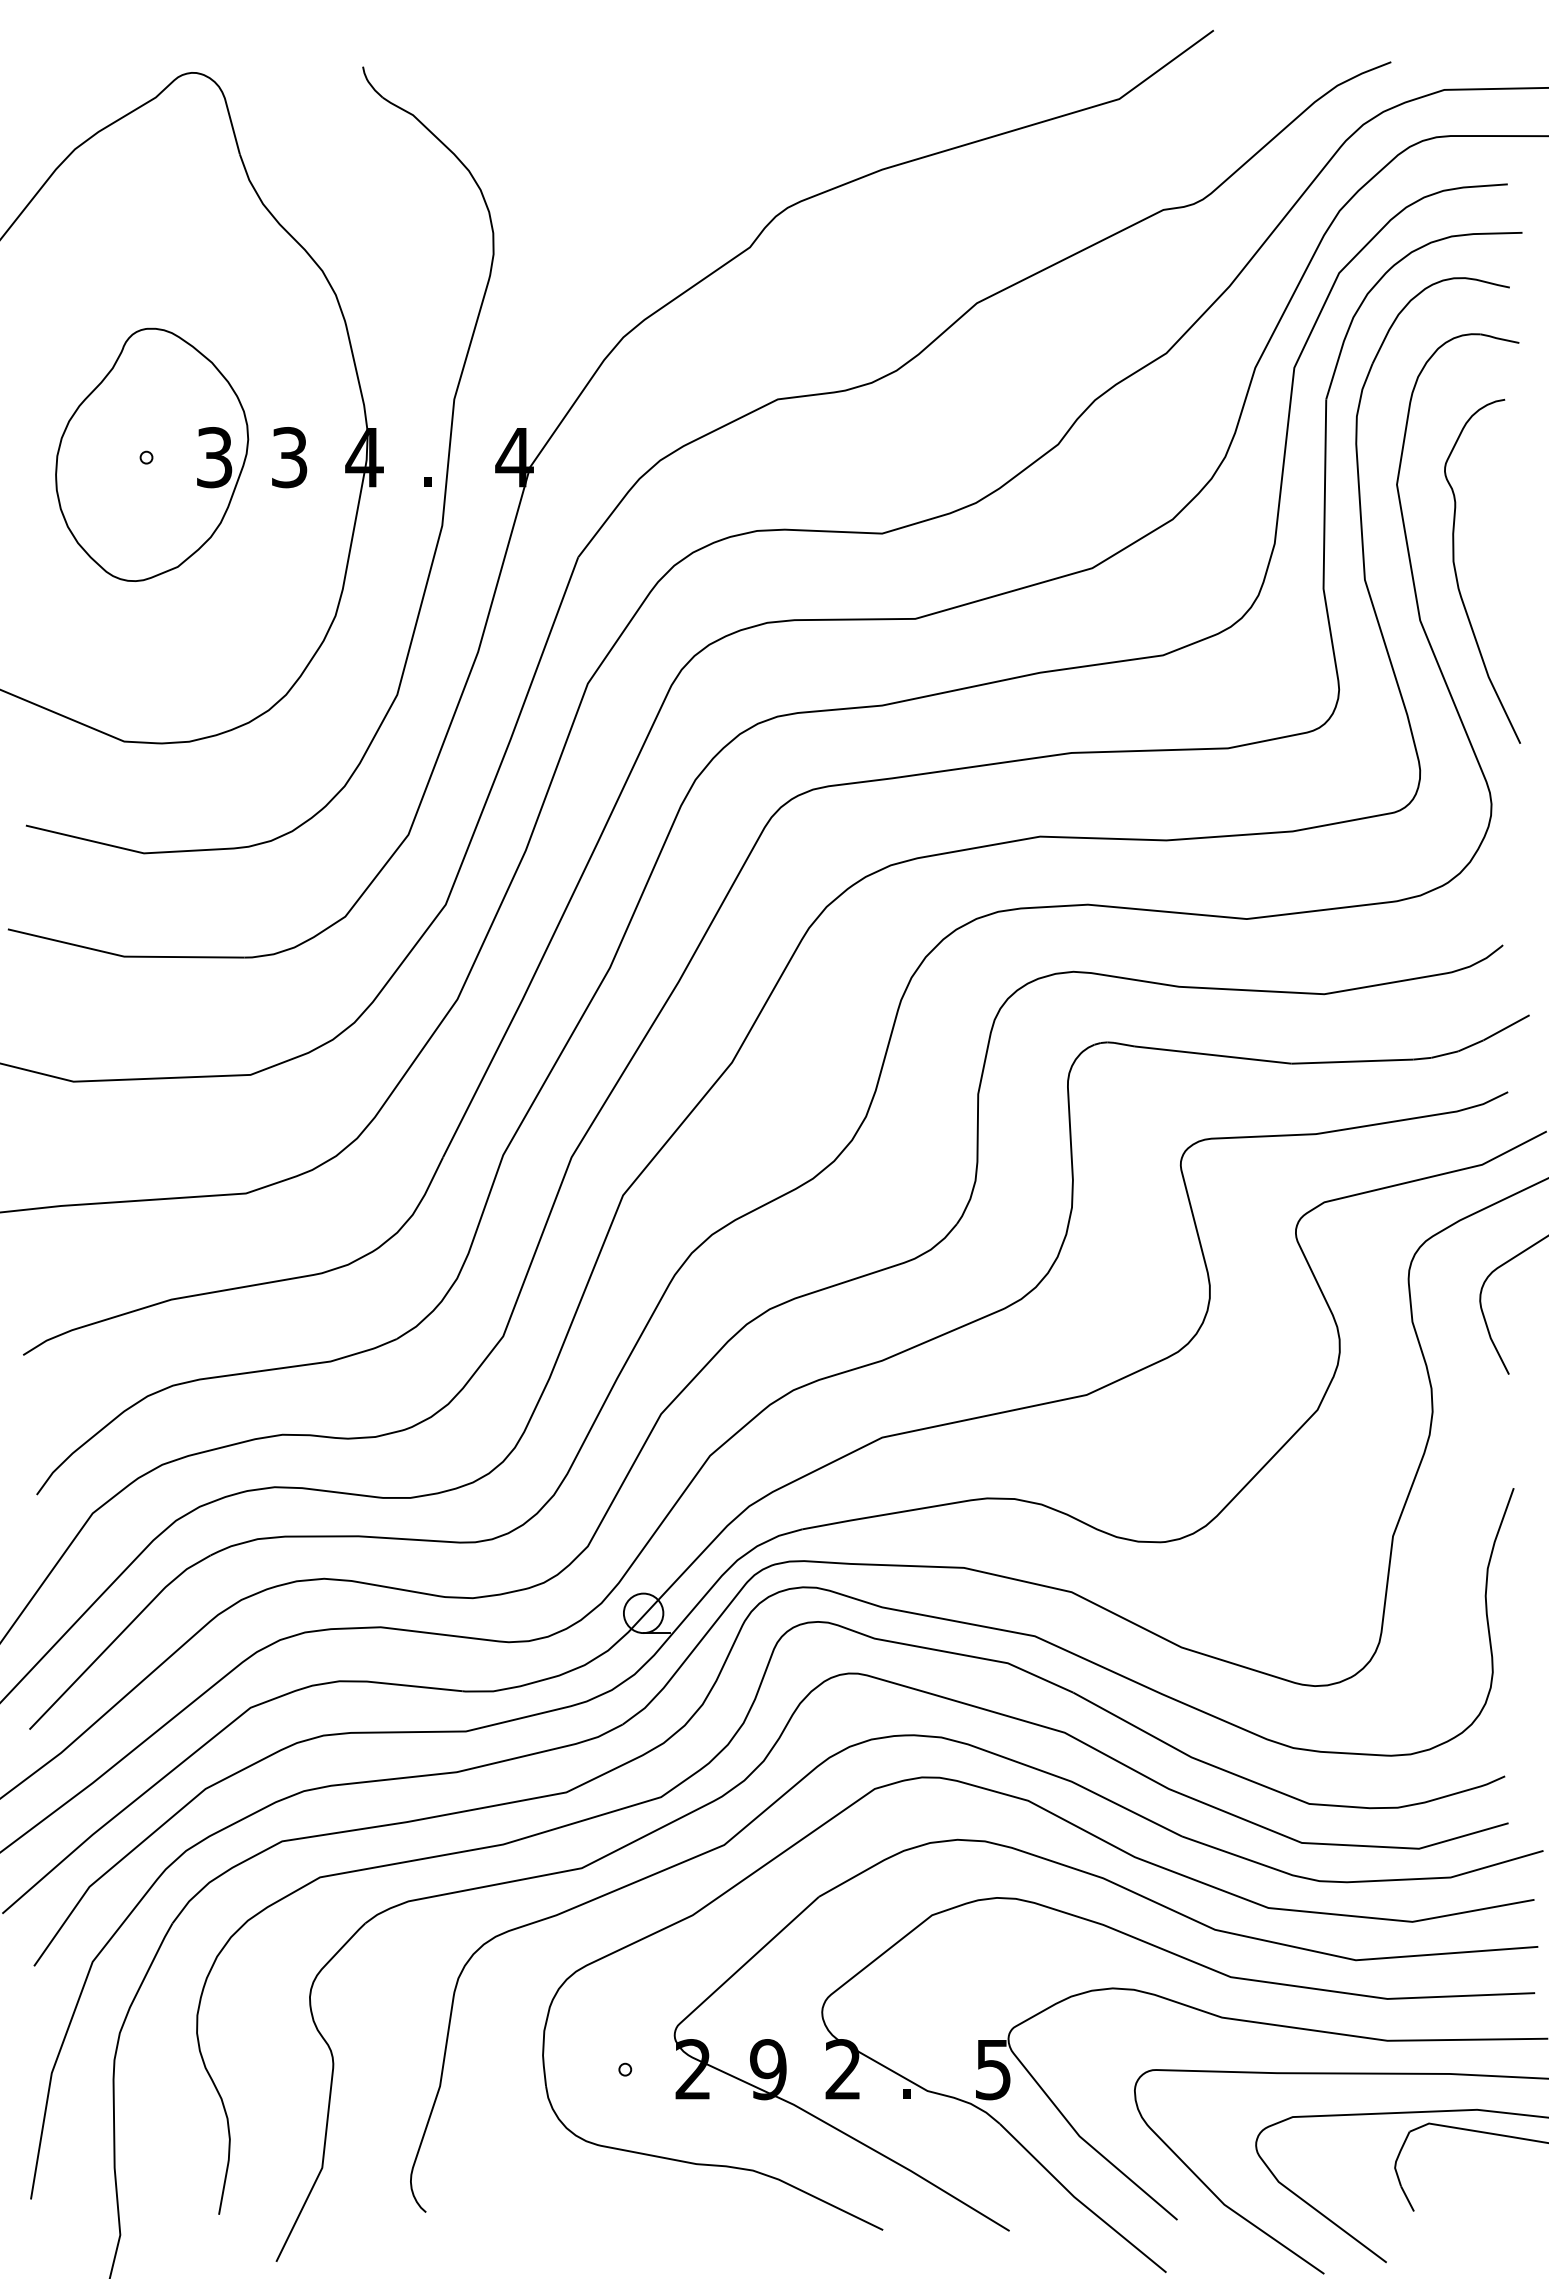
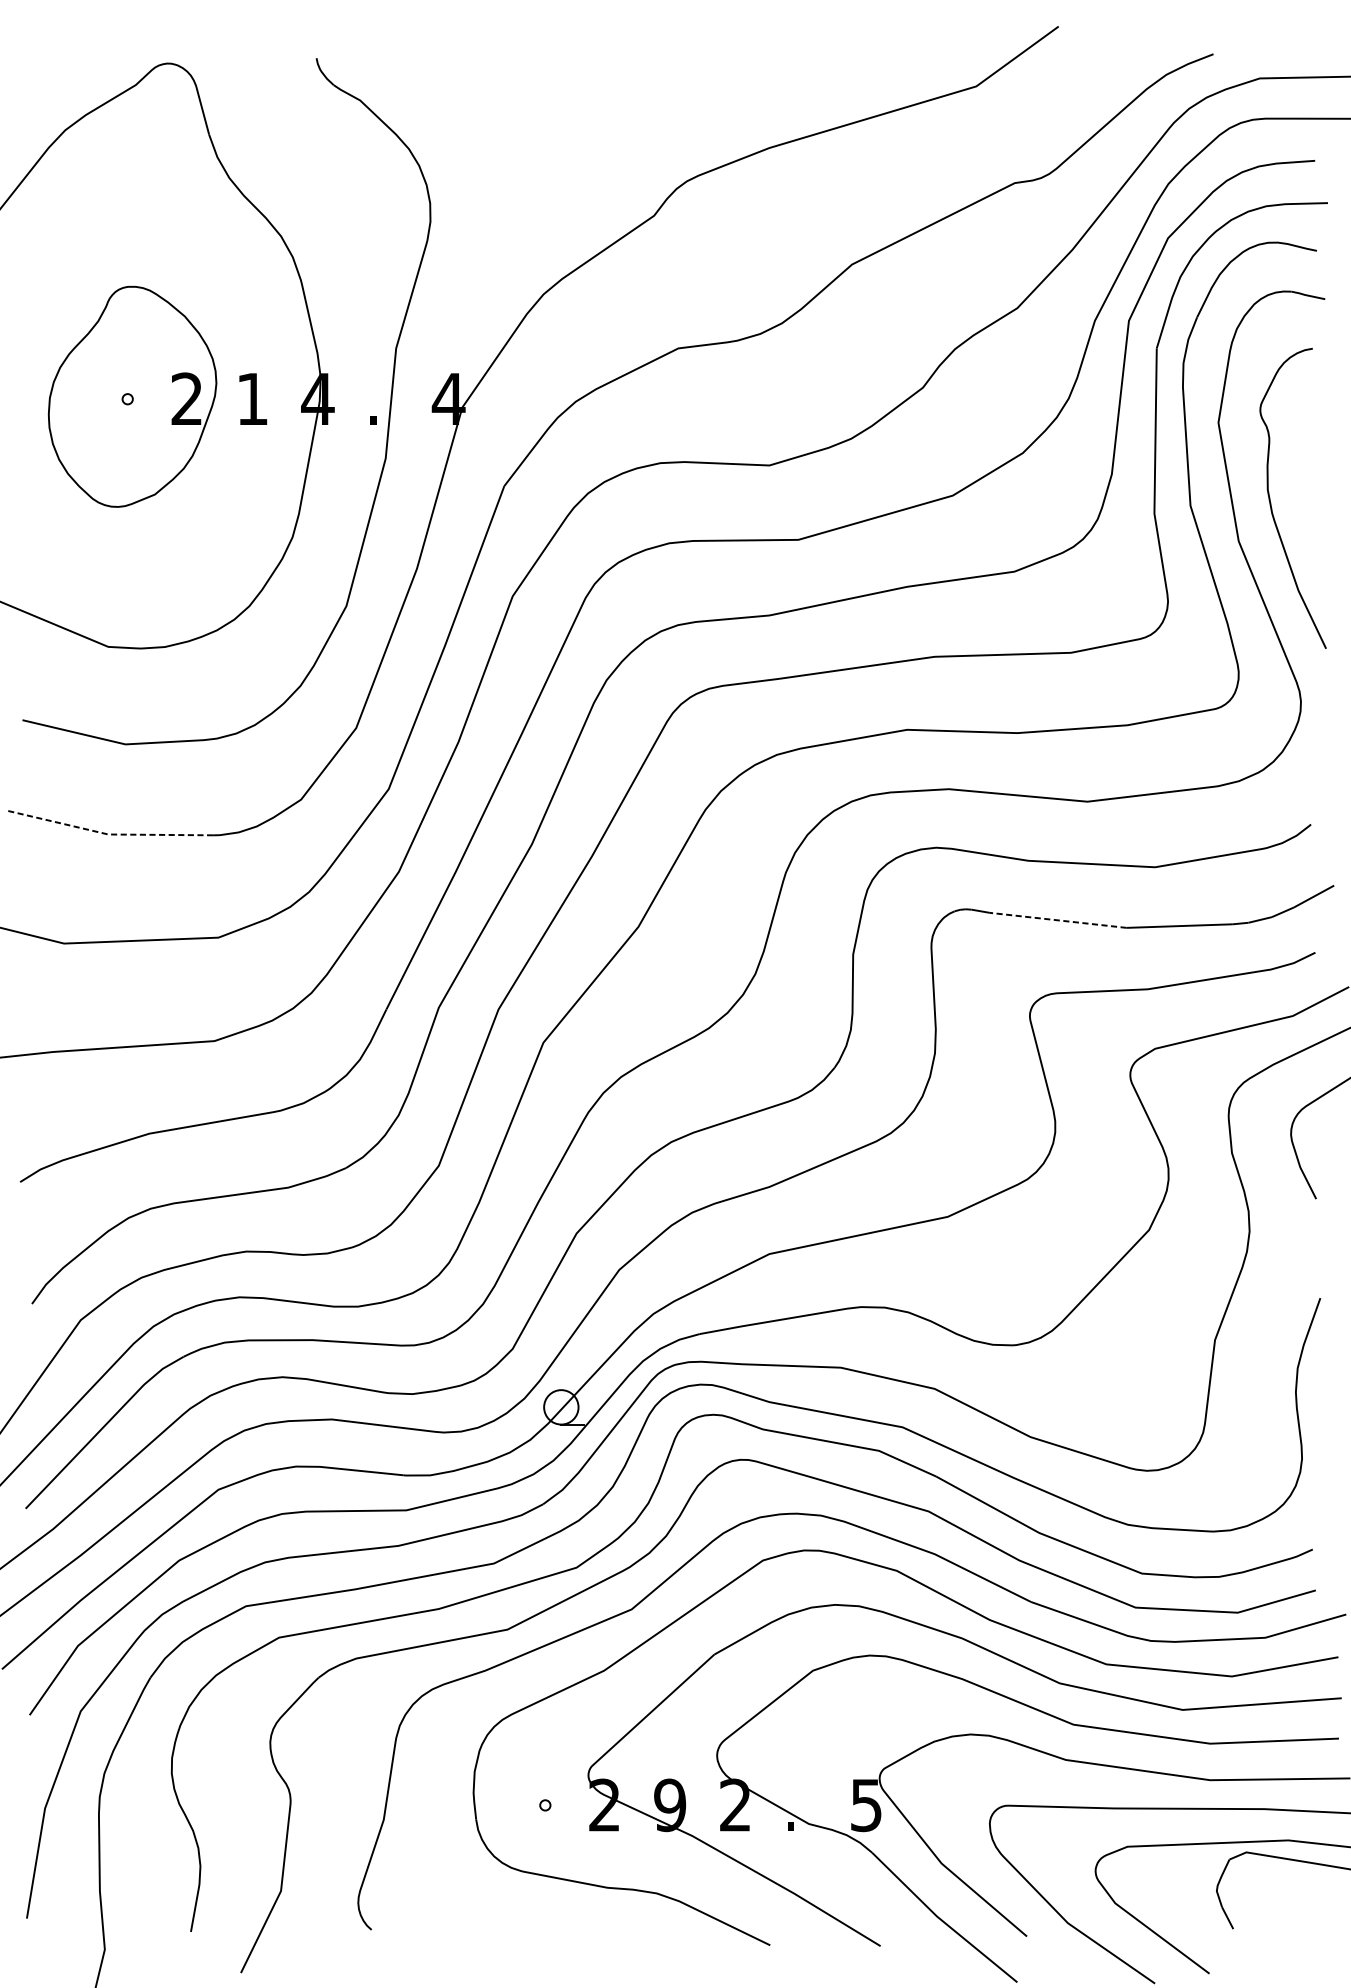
text: (214, 457) -> (187, 399), 3 -> 2
text: (289, 457) -> (252, 399), 3 -> 1
line: (124, 956) -> (108, 834), solid -> dashed
line: (1213, 1055) -> (1058, 920), solid -> dashed

